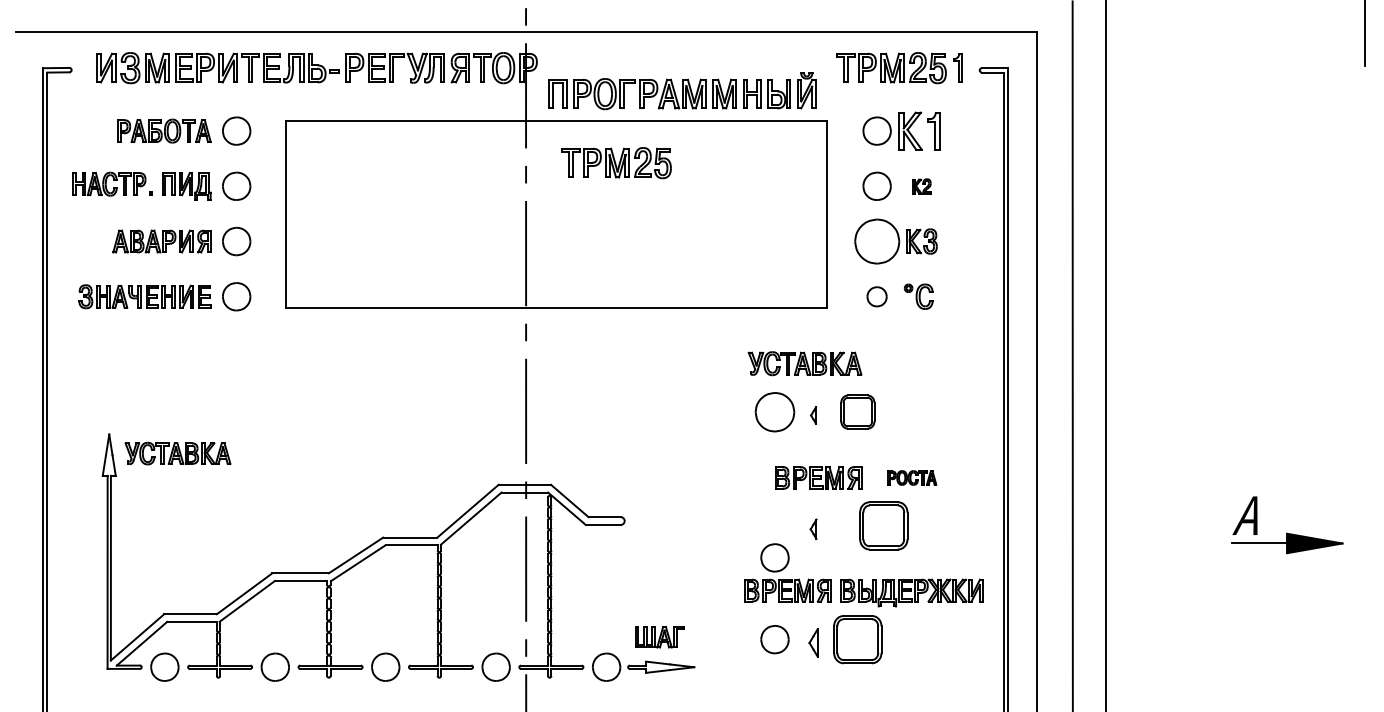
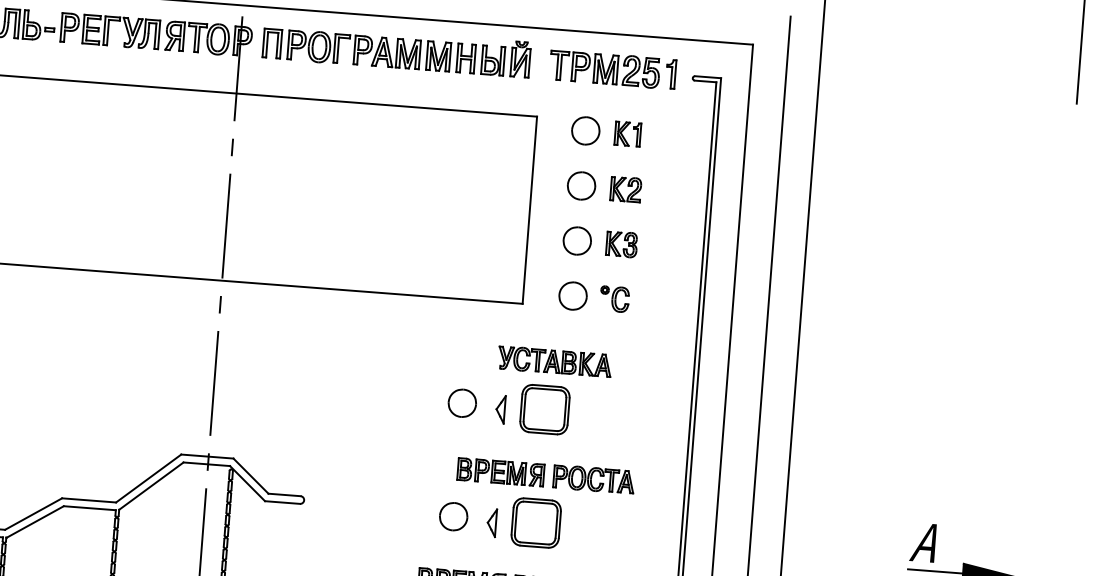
part: (682, 91) -> (396, 50), moved
part: (919, 130) -> (628, 133), size x0.62
part: (616, 163) -> (323, 143), removed
part: (921, 186) -> (625, 189), size x1.67
part: (876, 241) -> (576, 240), size x0.62
part: (876, 296) -> (572, 295), size x1.43
part: (804, 363) -> (554, 361), moved
part: (774, 411) -> (461, 402), size x0.71
part: (857, 411) -> (544, 408), size x1.43
part: (813, 415) -> (500, 409), size x1.67
part: (912, 477) -> (594, 479), size x1.67
part: (883, 525) -> (535, 522), moved
part: (813, 529) -> (491, 523), size x1.43
part: (774, 557) -> (453, 516), moved

